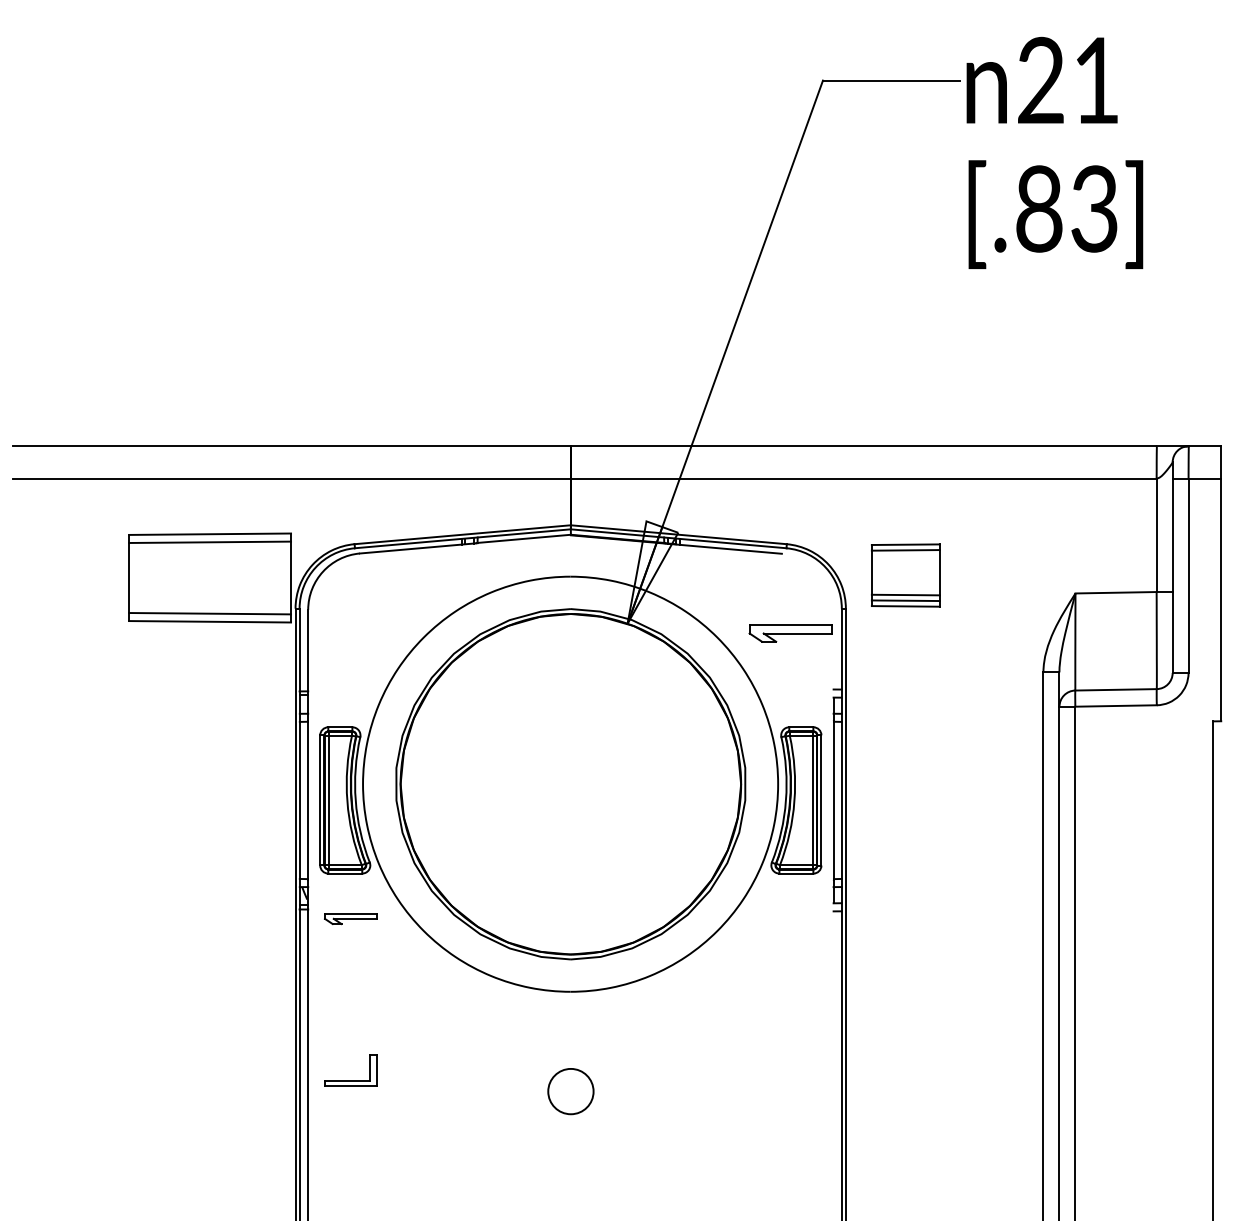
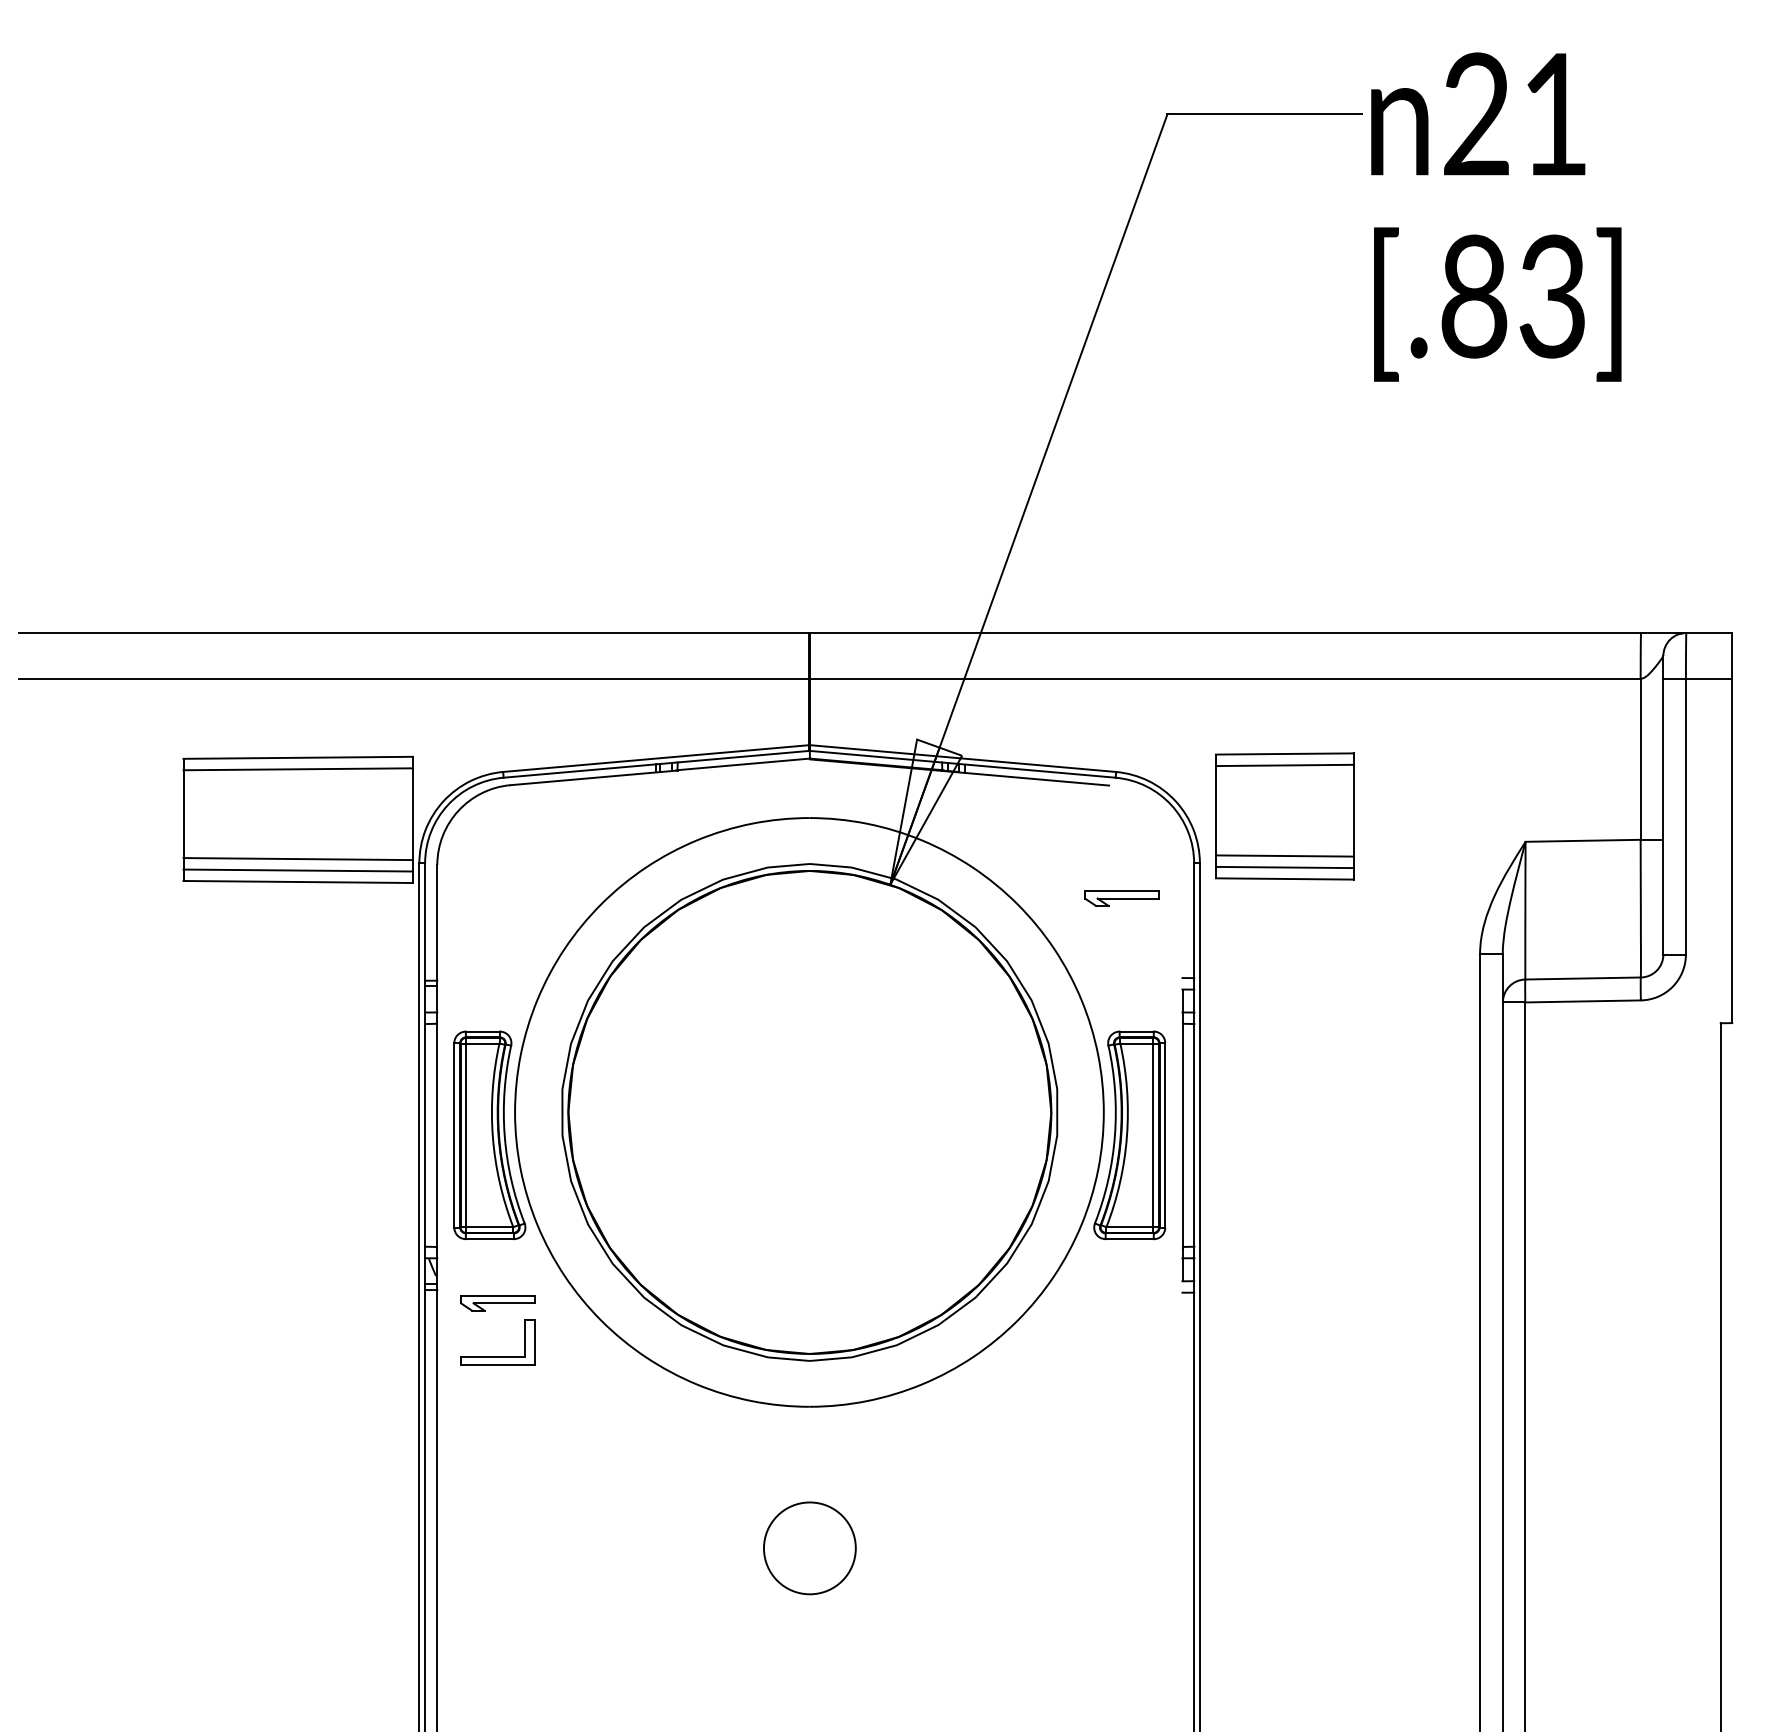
part: (905, 575) -> (1284, 816), size x1.43
line: (210, 605) -> (298, 858), added
part: (790, 633) -> (1121, 898), size x0.62
part: (350, 1080) -> (497, 1356), moved
circle: (570, 1091) -> (809, 1548), size x1.43

